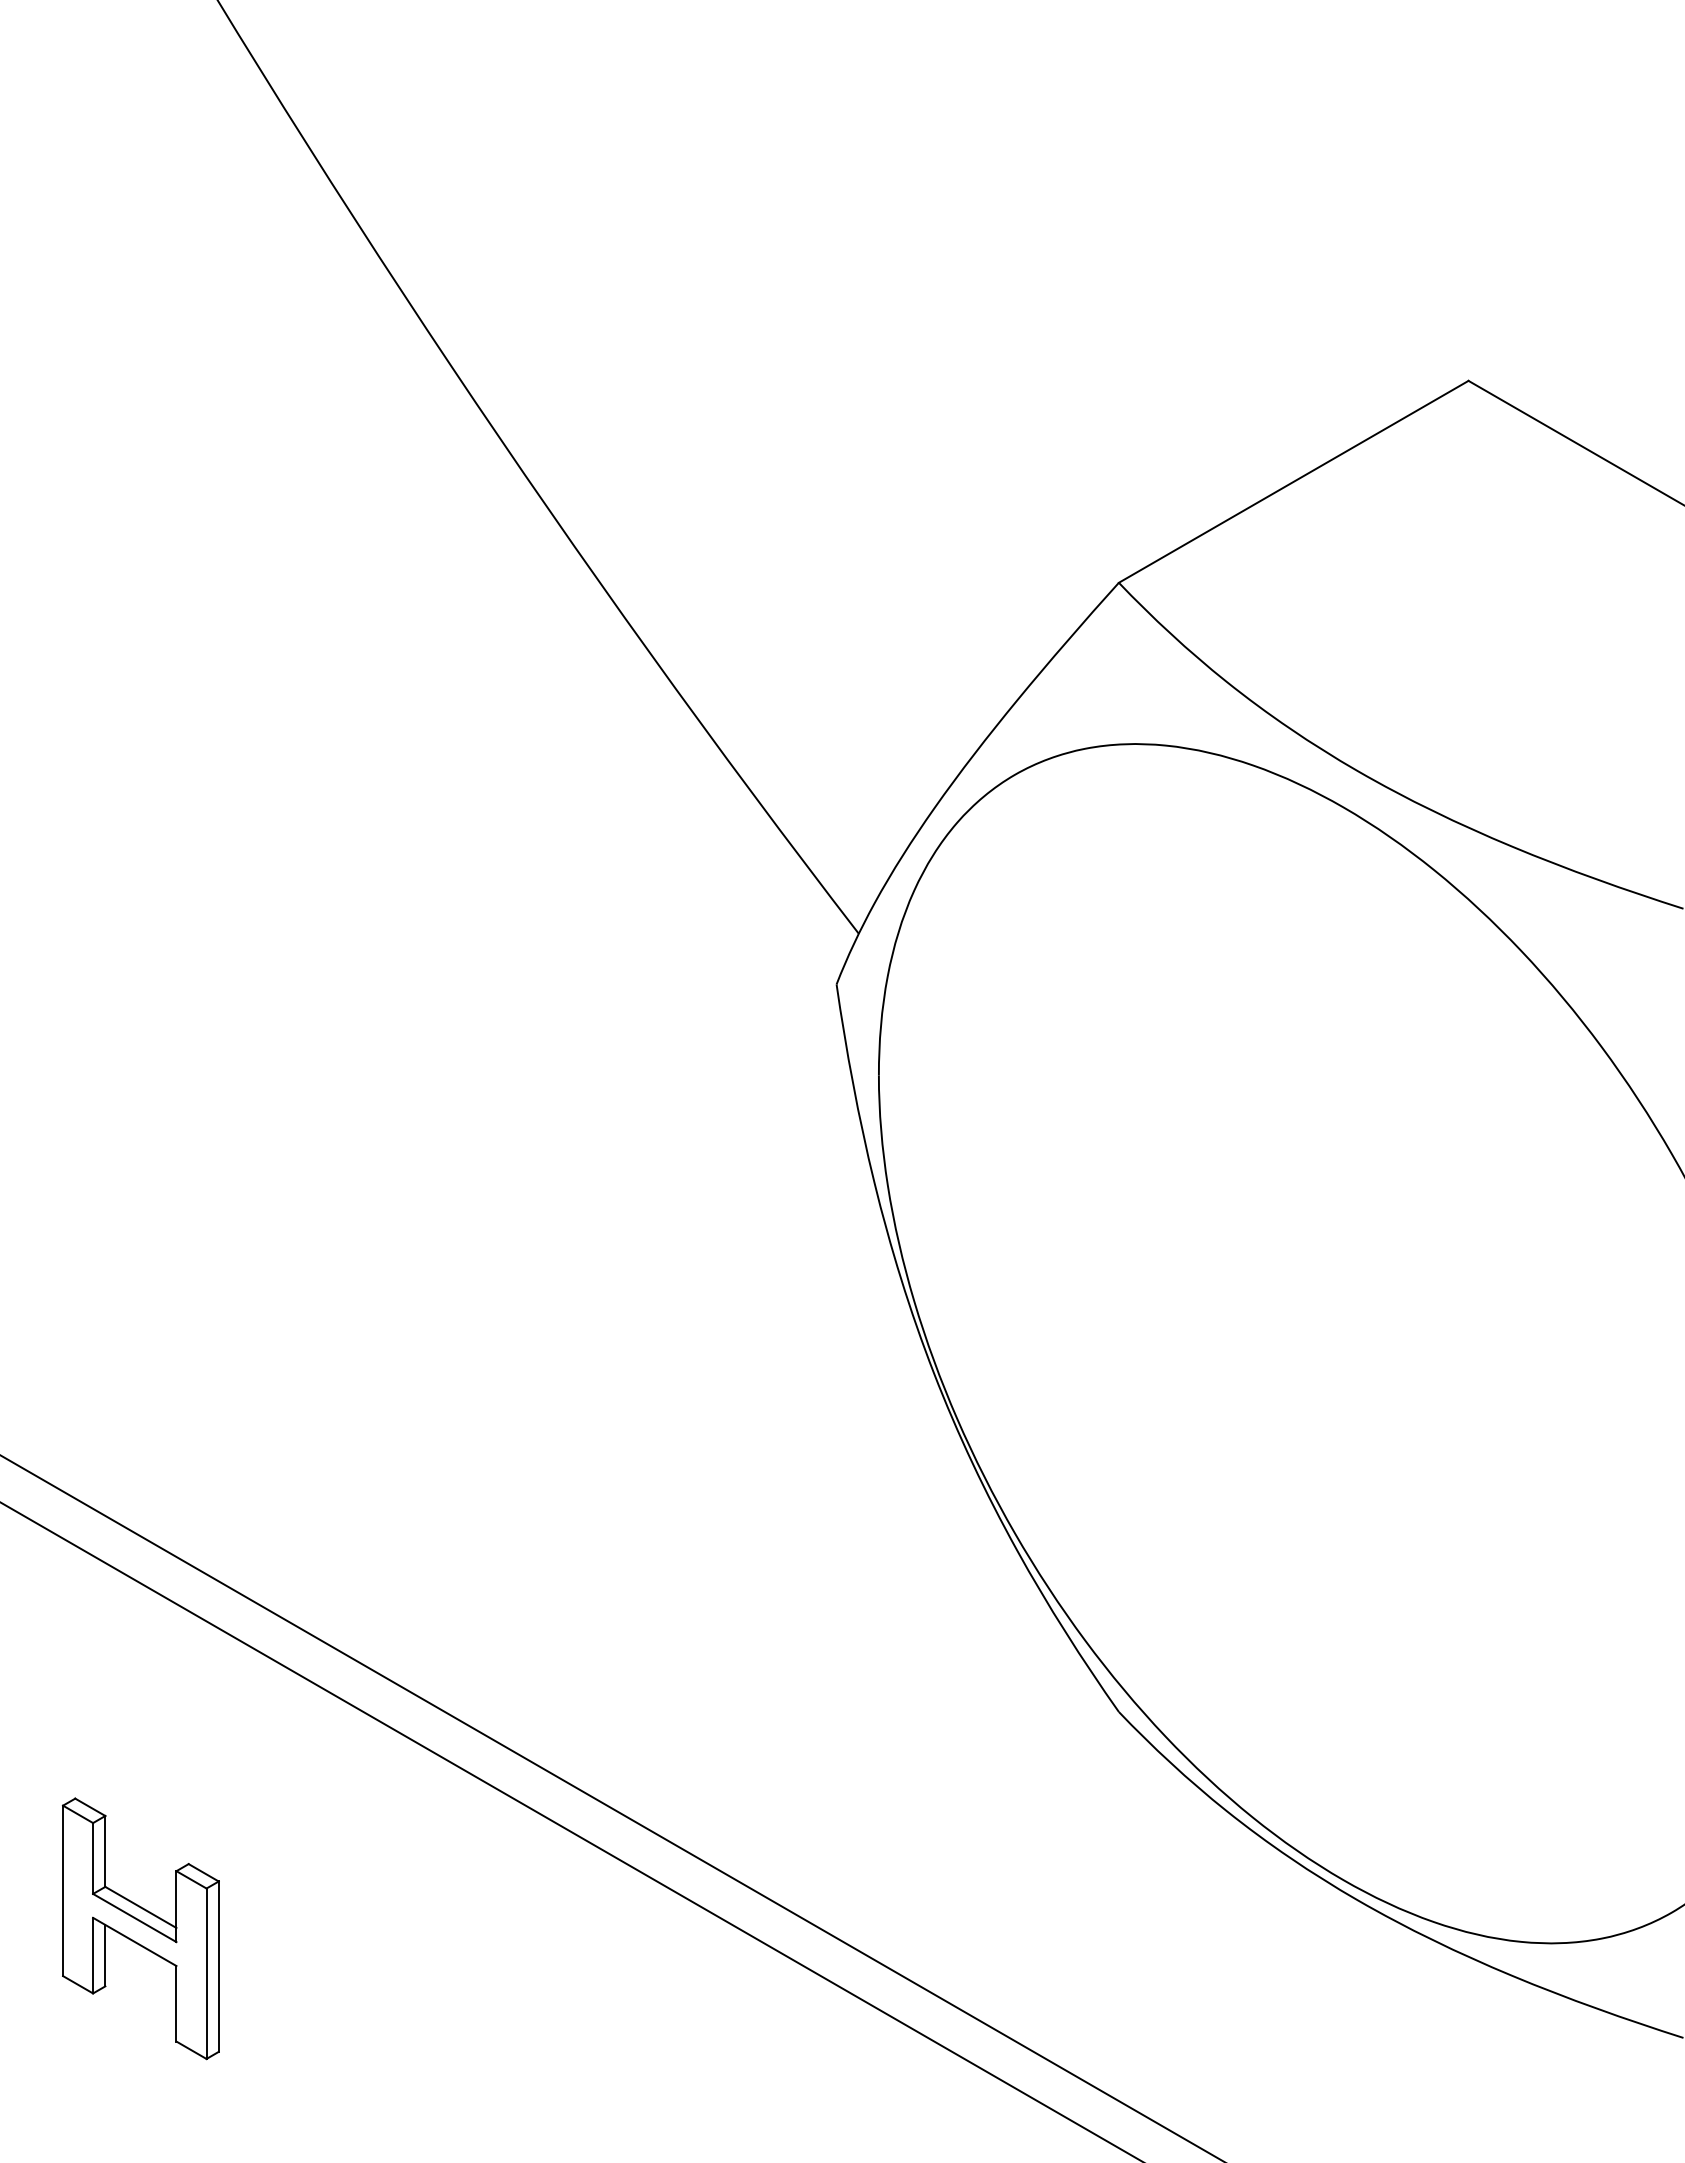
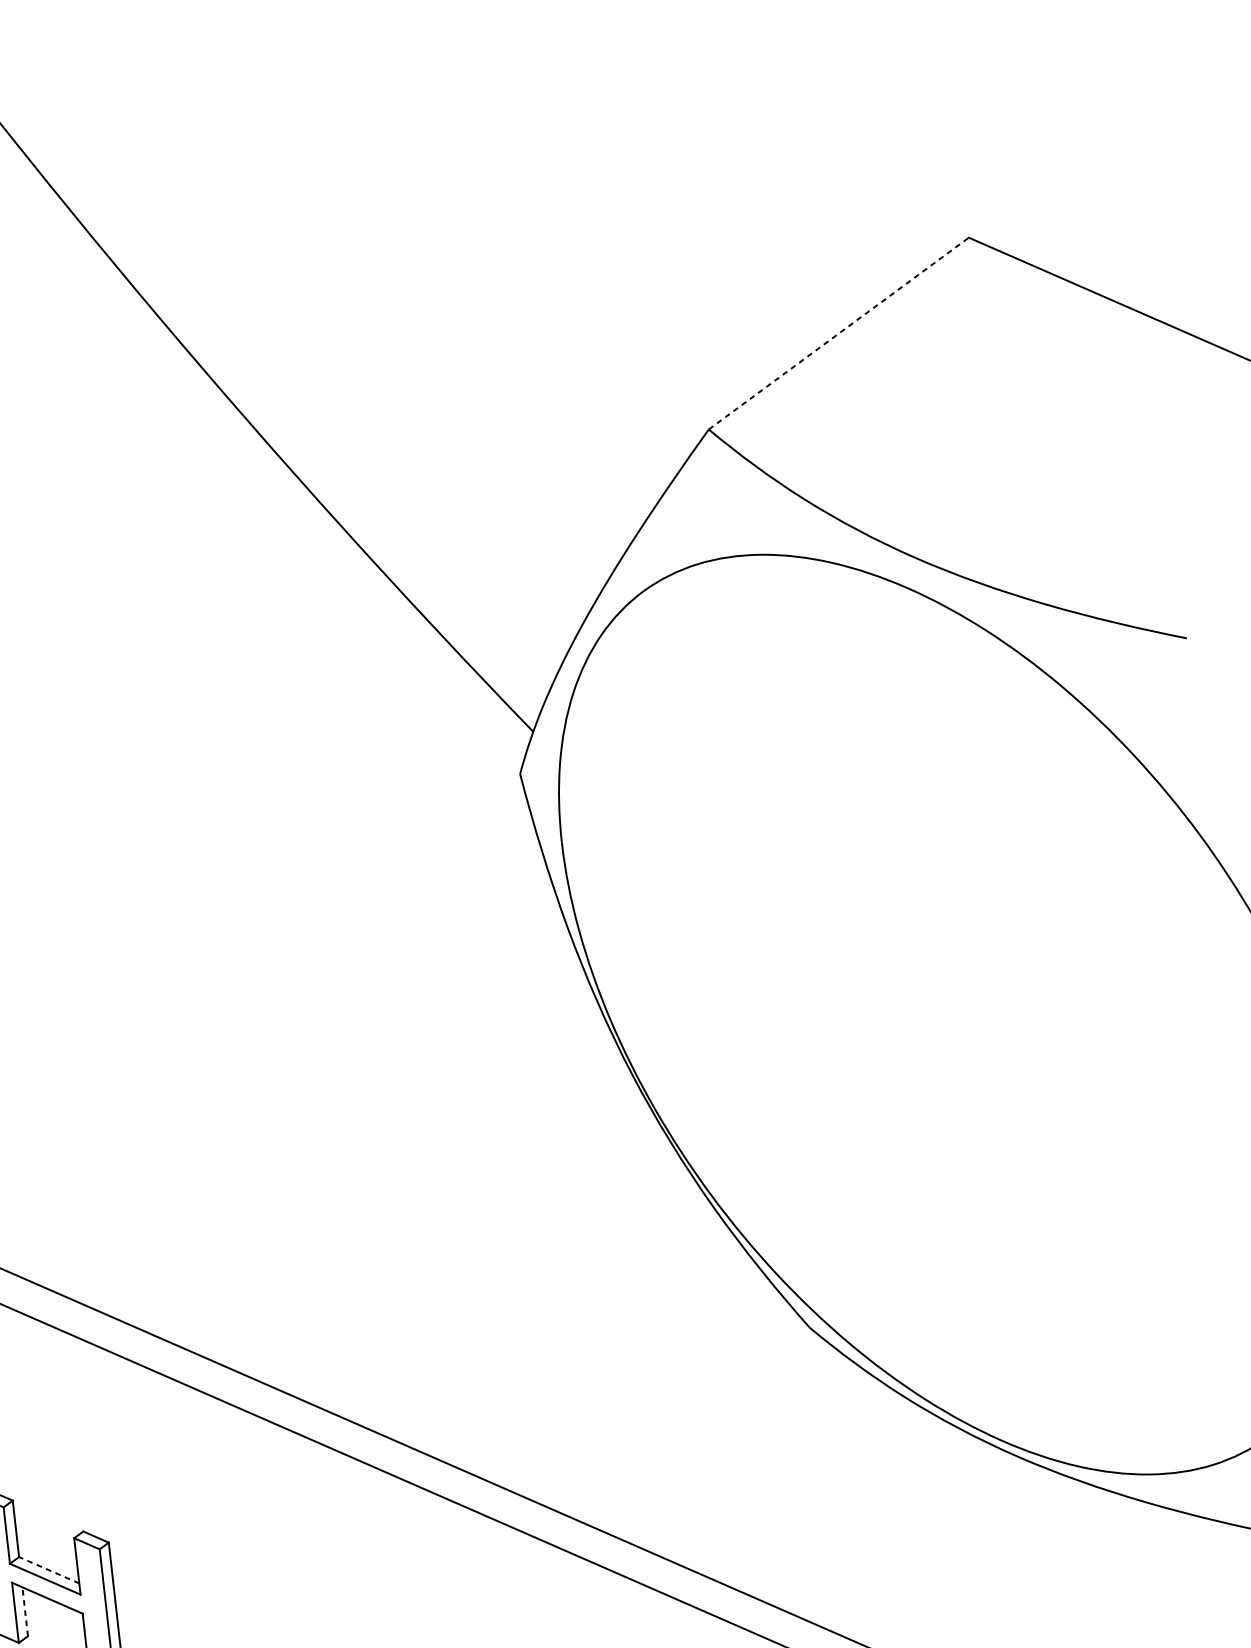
line: (1293, 481) -> (838, 333), solid -> dashed
line: (140, 1907) -> (48, 1570), solid -> dashed
line: (105, 1955) -> (25, 1611), solid -> dashed

